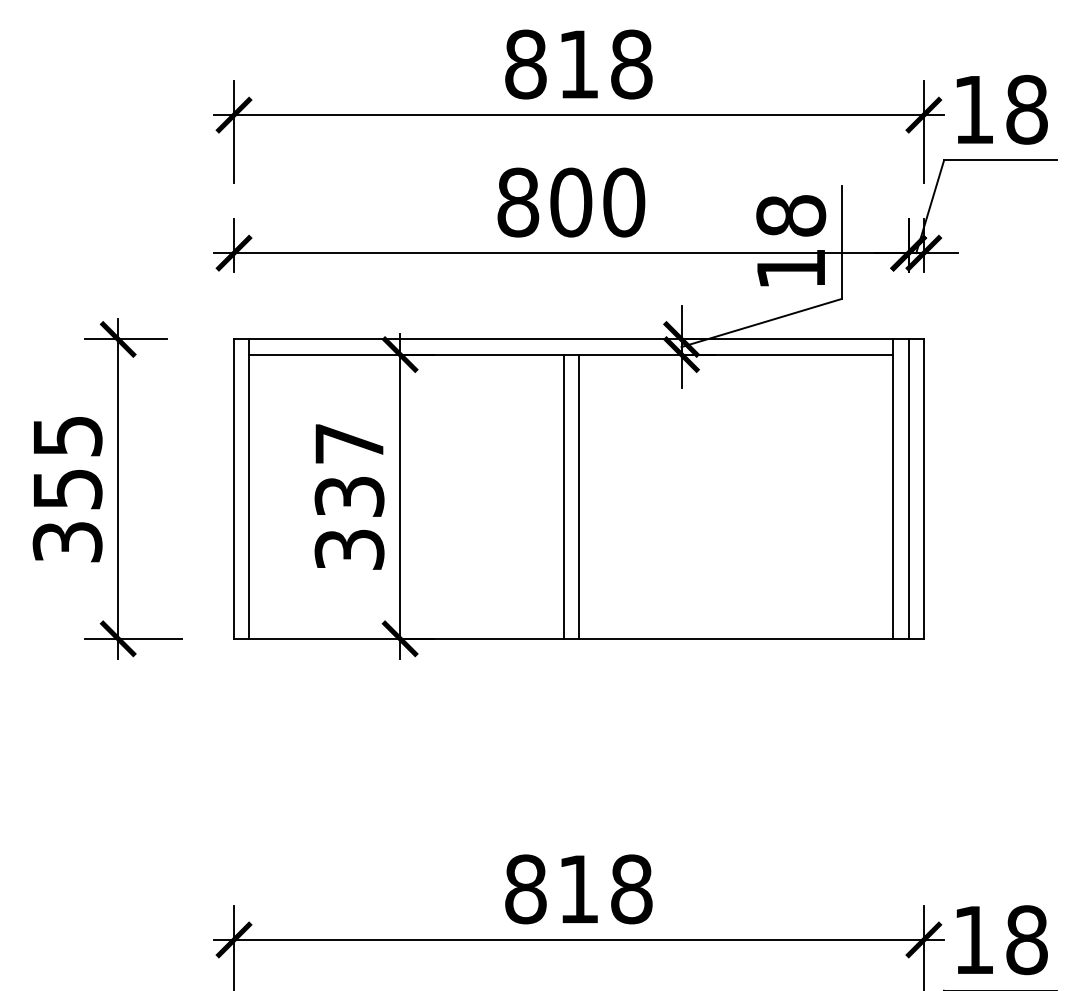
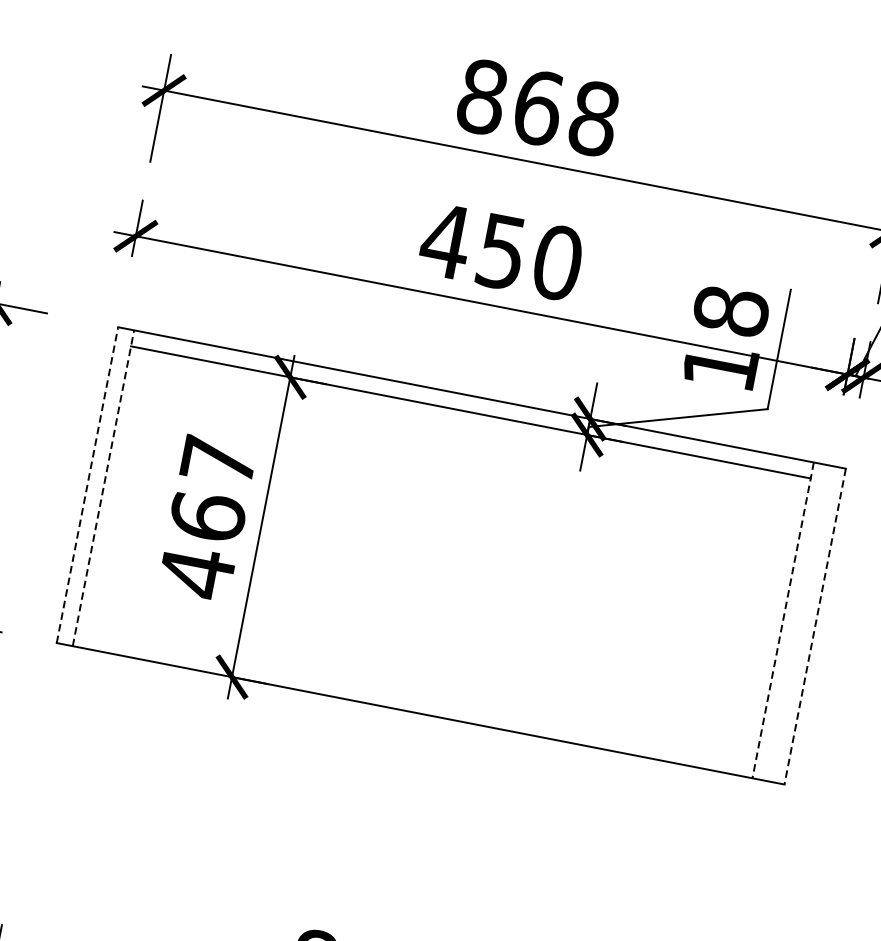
text: (579, 64) -> (538, 108), 818 -> 868
text: (544, 202) -> (473, 246), 800 -> 450
line: (908, 488) -> (799, 622), removed
line: (234, 489) -> (87, 485), solid -> dashed
line: (249, 489) -> (103, 488), solid -> dashed
line: (893, 489) -> (783, 620), solid -> dashed
line: (923, 489) -> (814, 626), solid -> dashed
line: (563, 496) -> (433, 560), removed
line: (578, 496) -> (449, 563), removed
text: (349, 523) -> (202, 545), 337 -> 467

